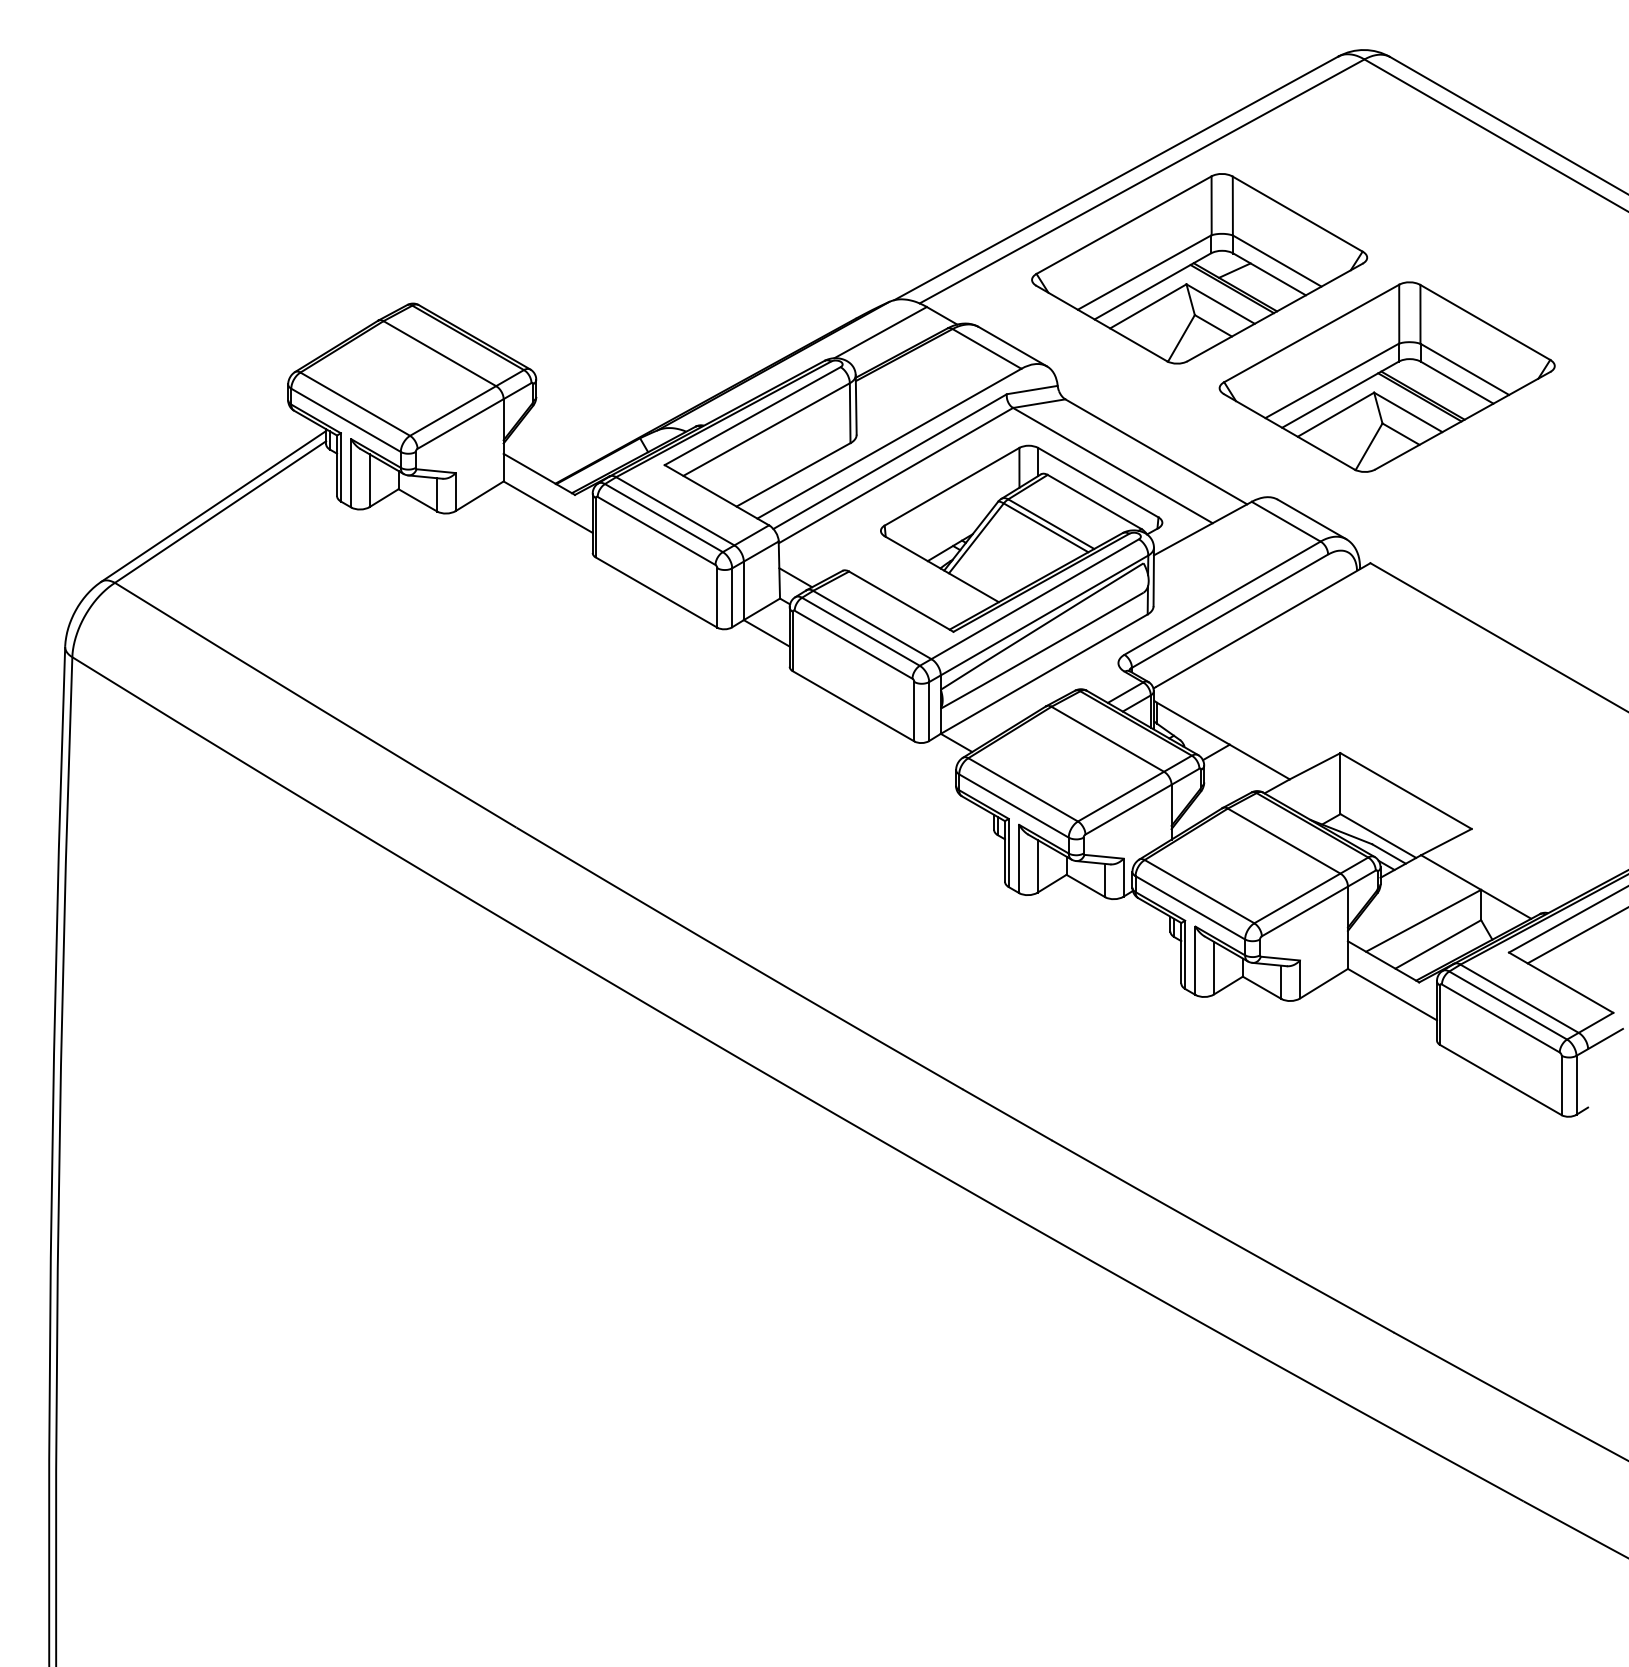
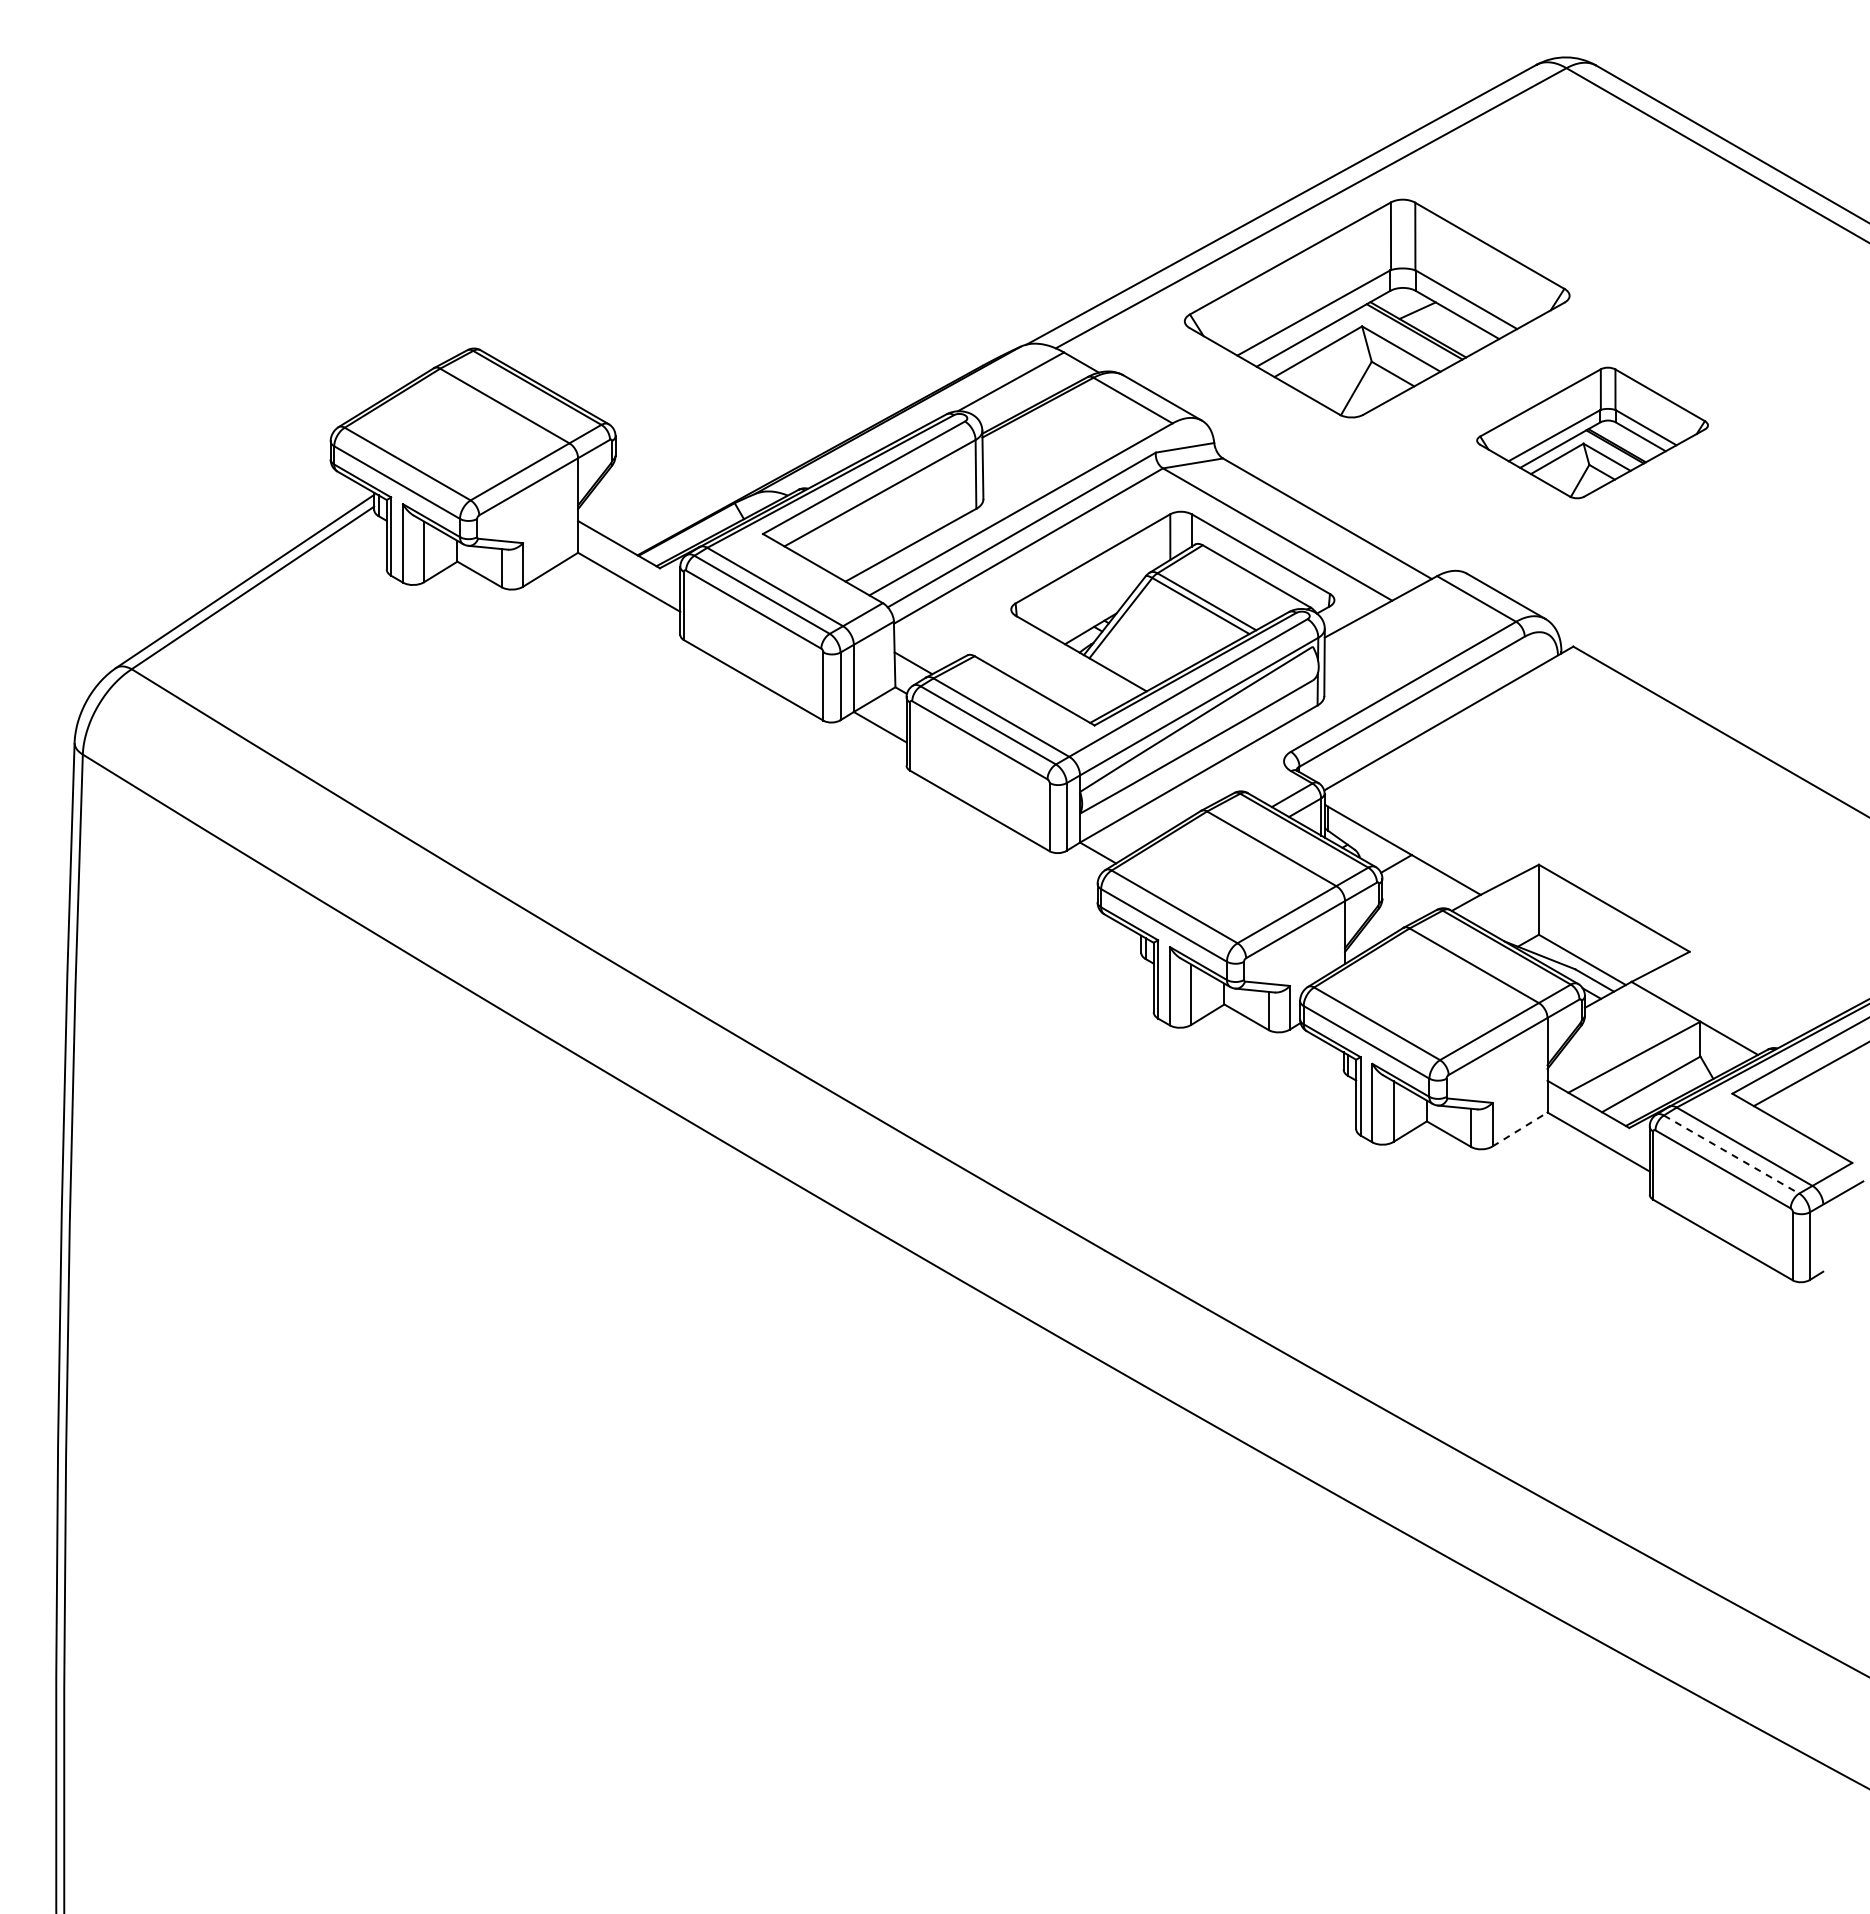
part: (1387, 376) -> (1592, 432), size x0.6
line: (1324, 983) -> (1520, 1129), solid -> dashed
line: (1508, 1005) -> (1731, 1154), solid -> dashed

